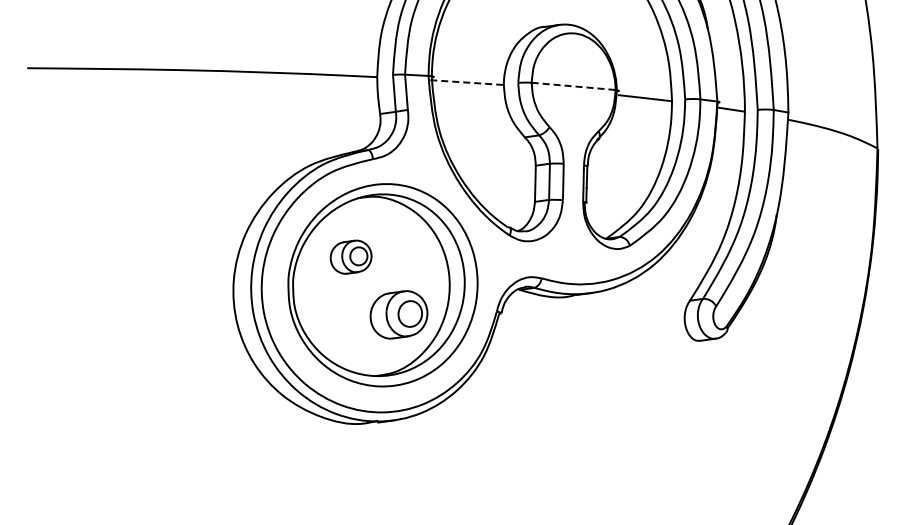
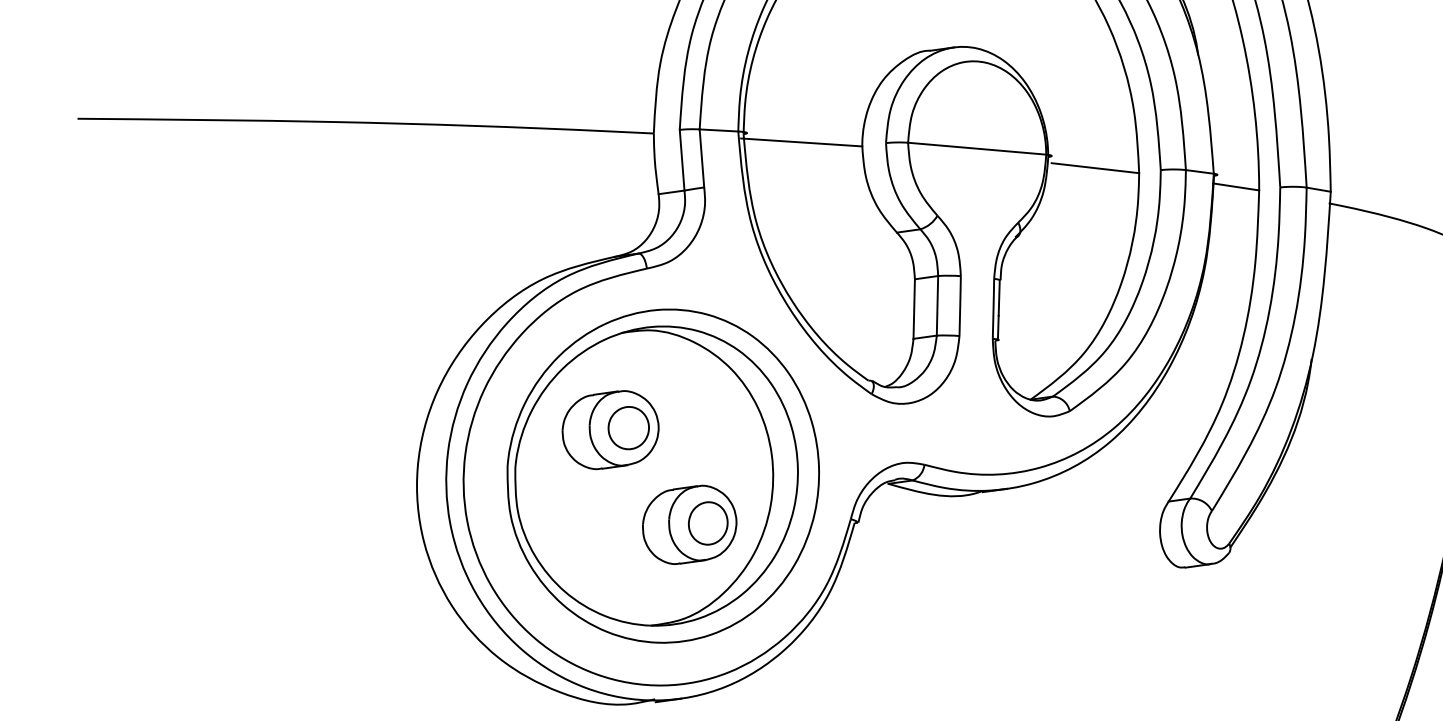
line: (467, 82) -> (802, 142), dashed -> solid
line: (574, 86) -> (978, 148), dashed -> solid
part: (351, 256) -> (611, 428), size x1.43

